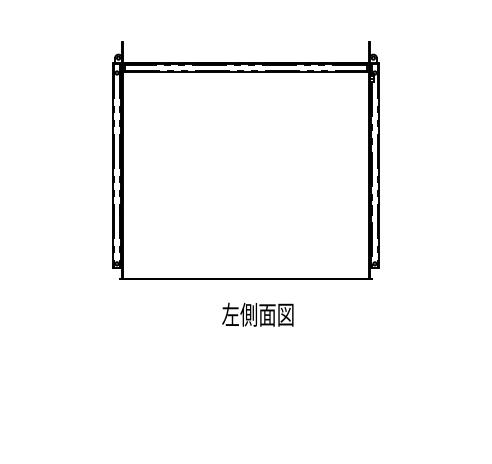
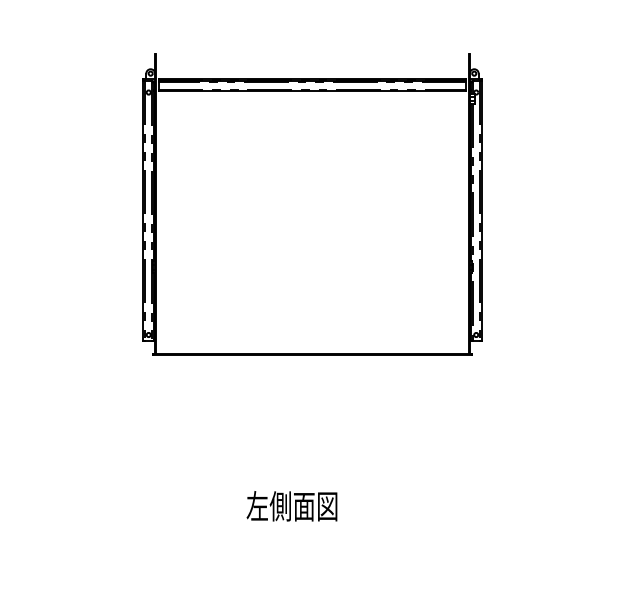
text: (257, 314) -> (291, 505), moved

